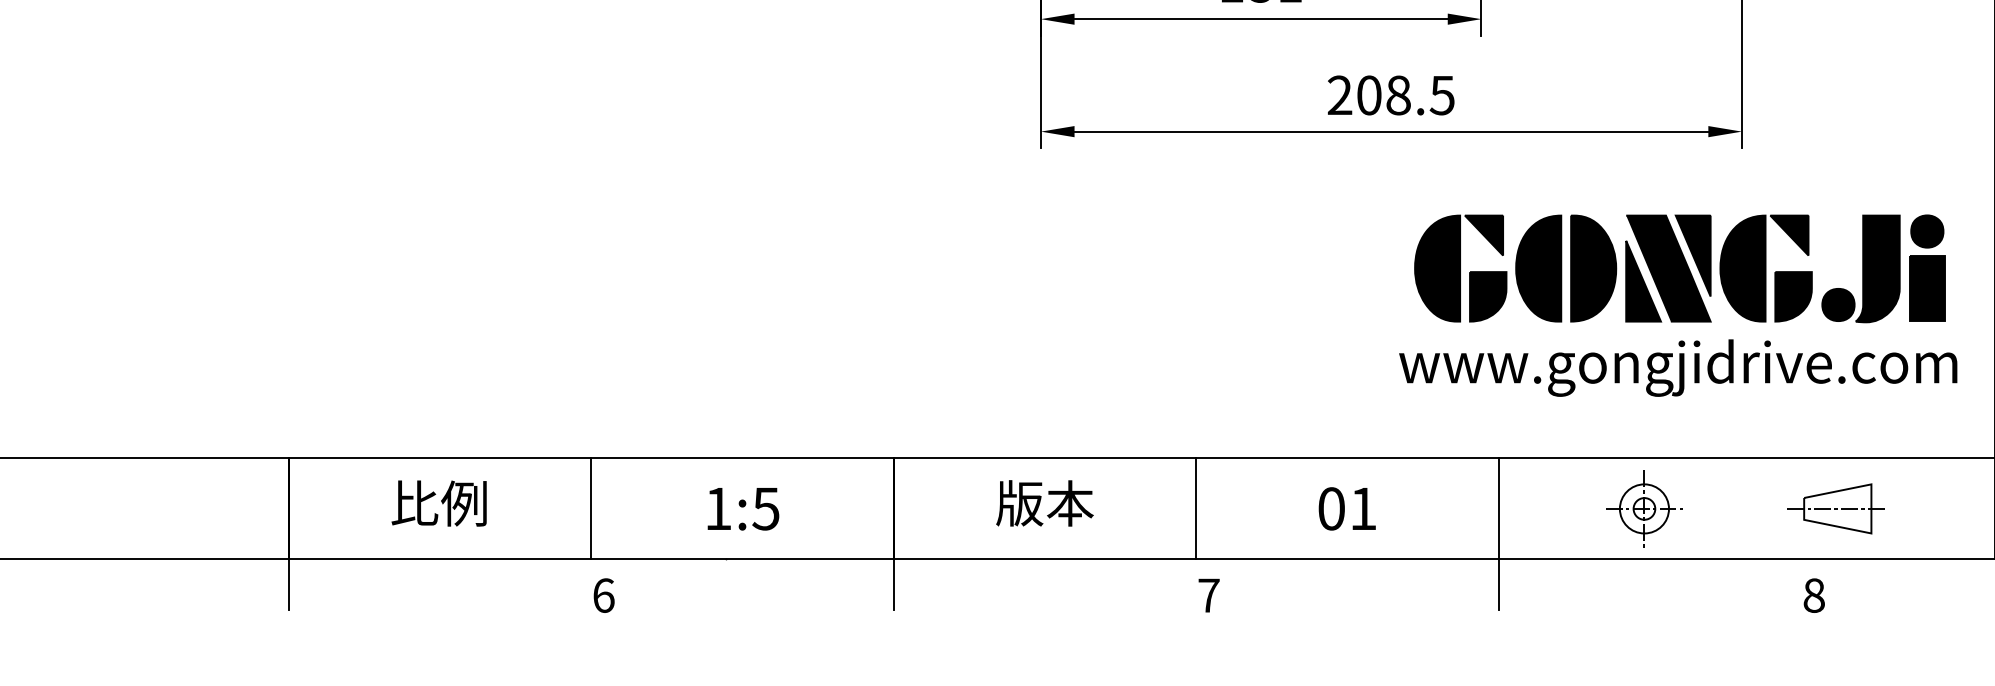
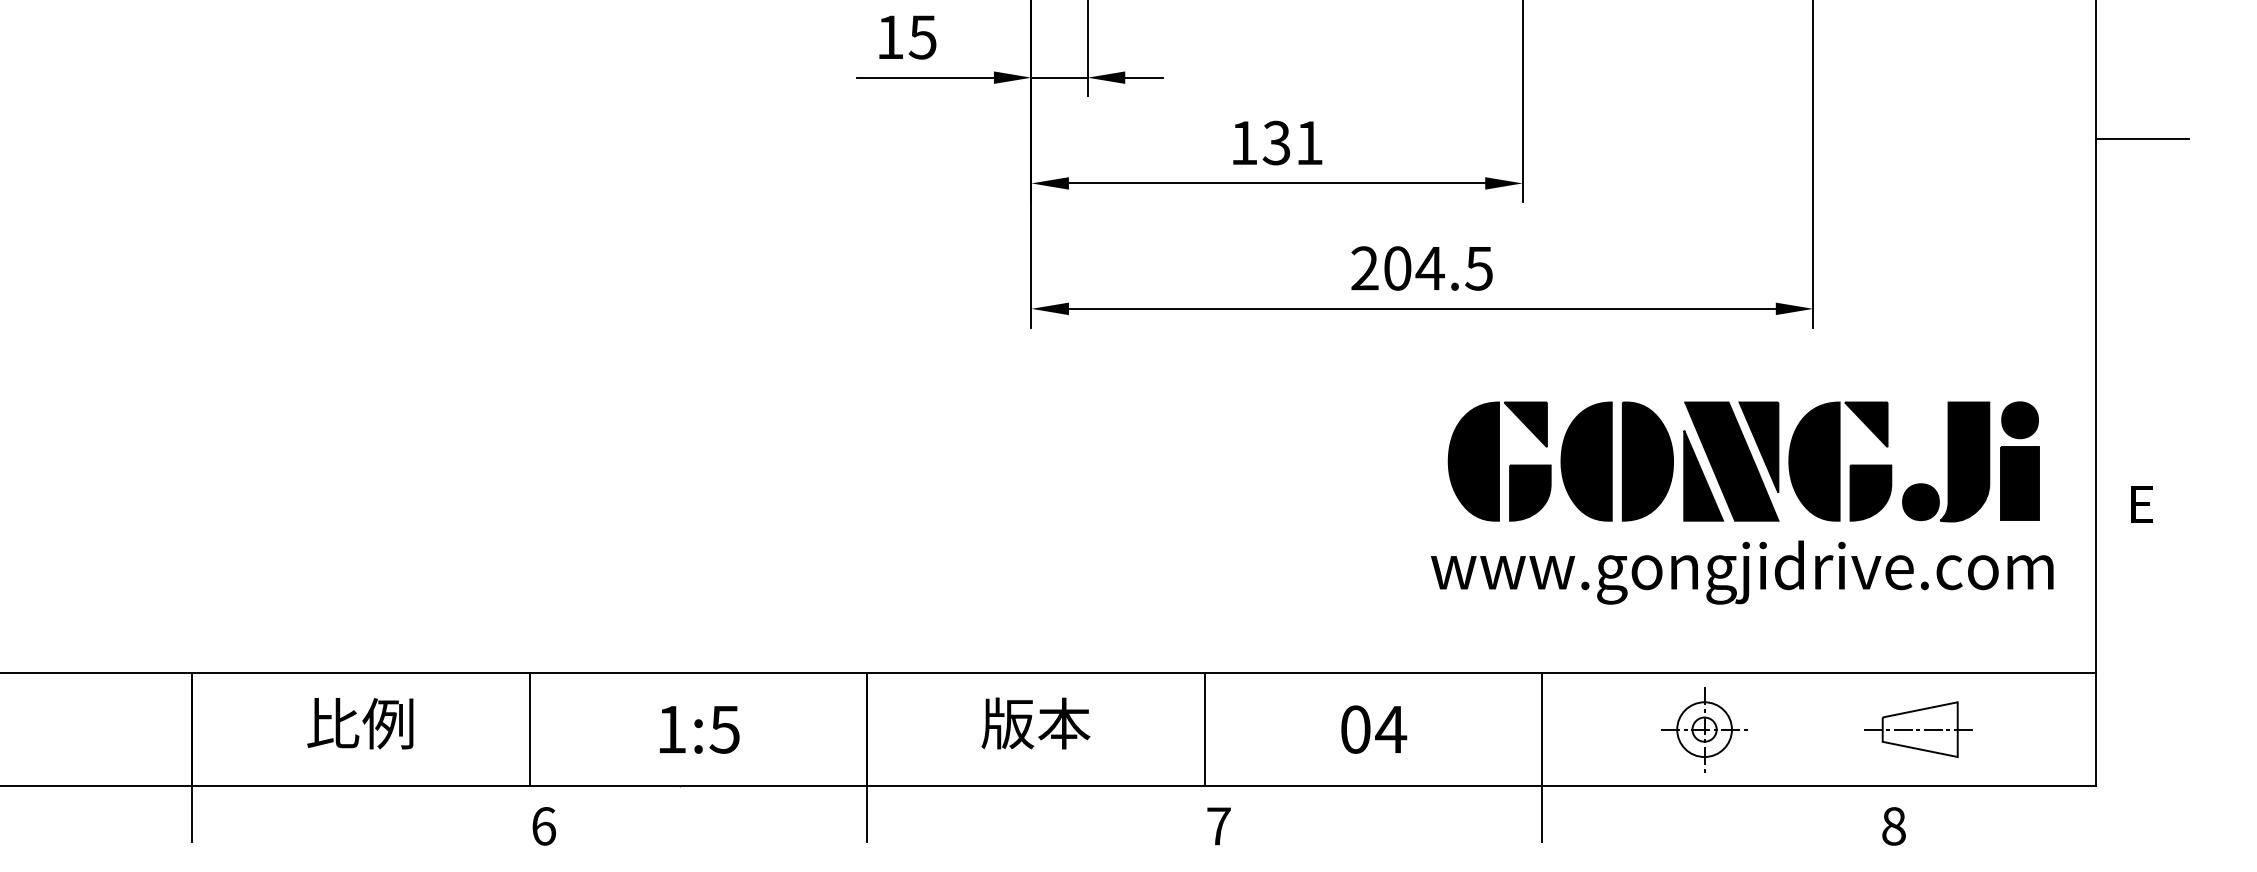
text: (1397, 95) -> (1429, 268), 208.5 -> 204.5
text: (1363, 508) -> (1391, 729), 01 -> 04

